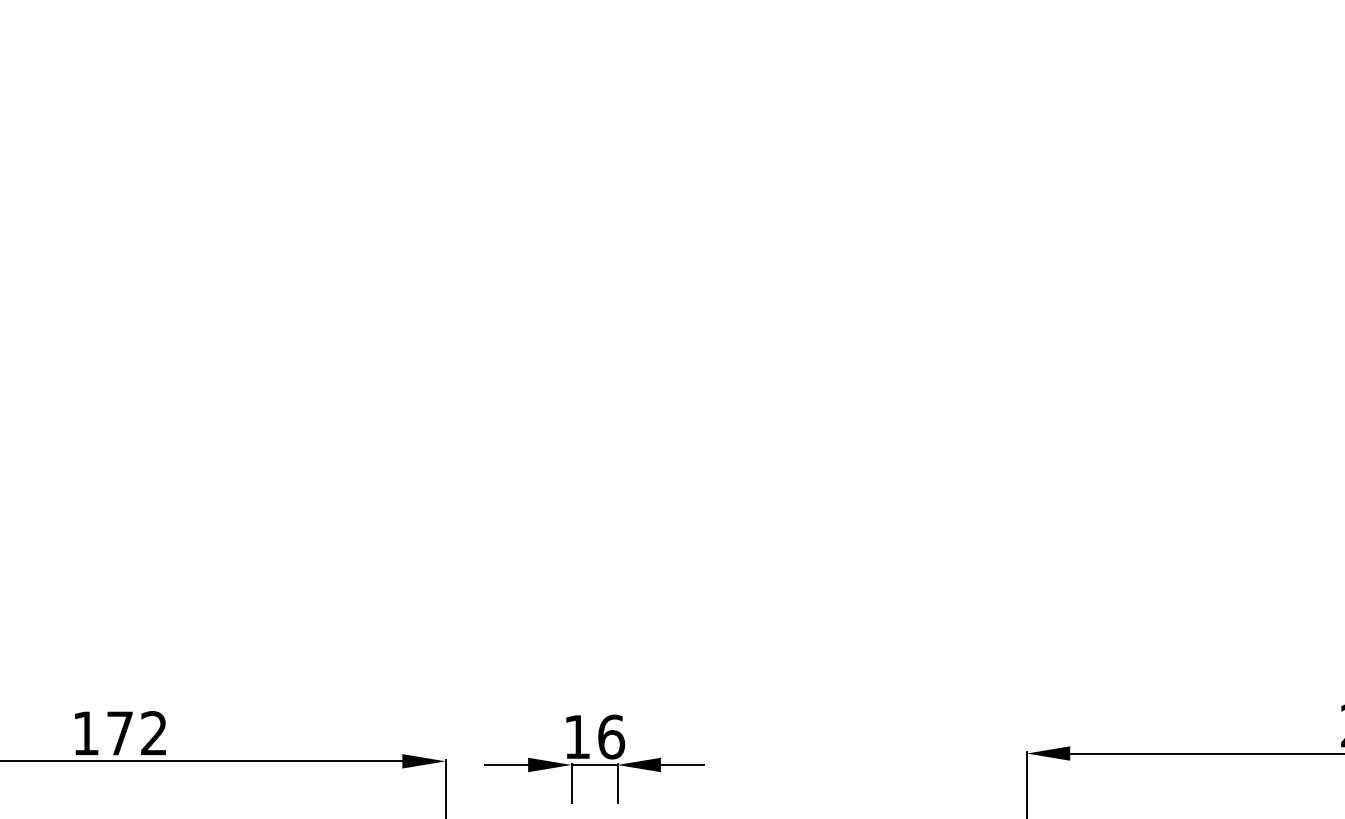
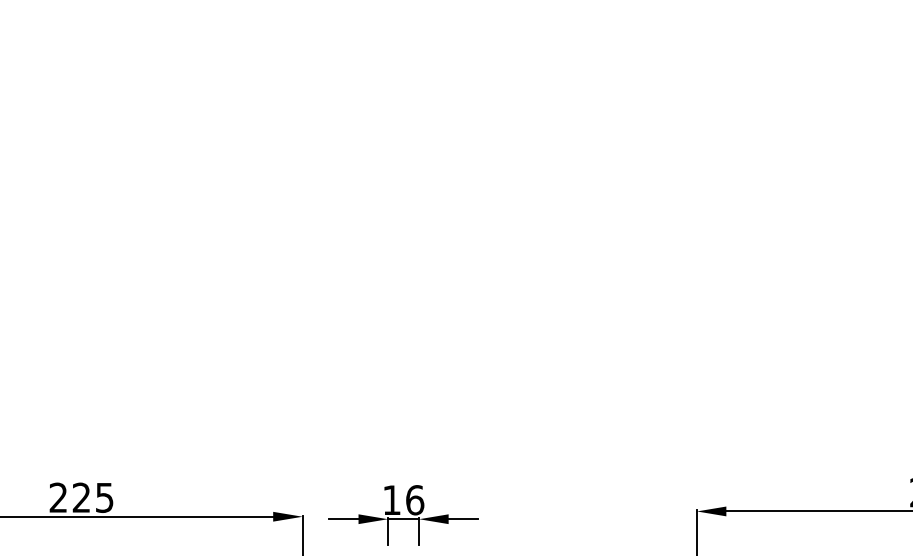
text: (119, 732) -> (81, 497), 172 -> 225

